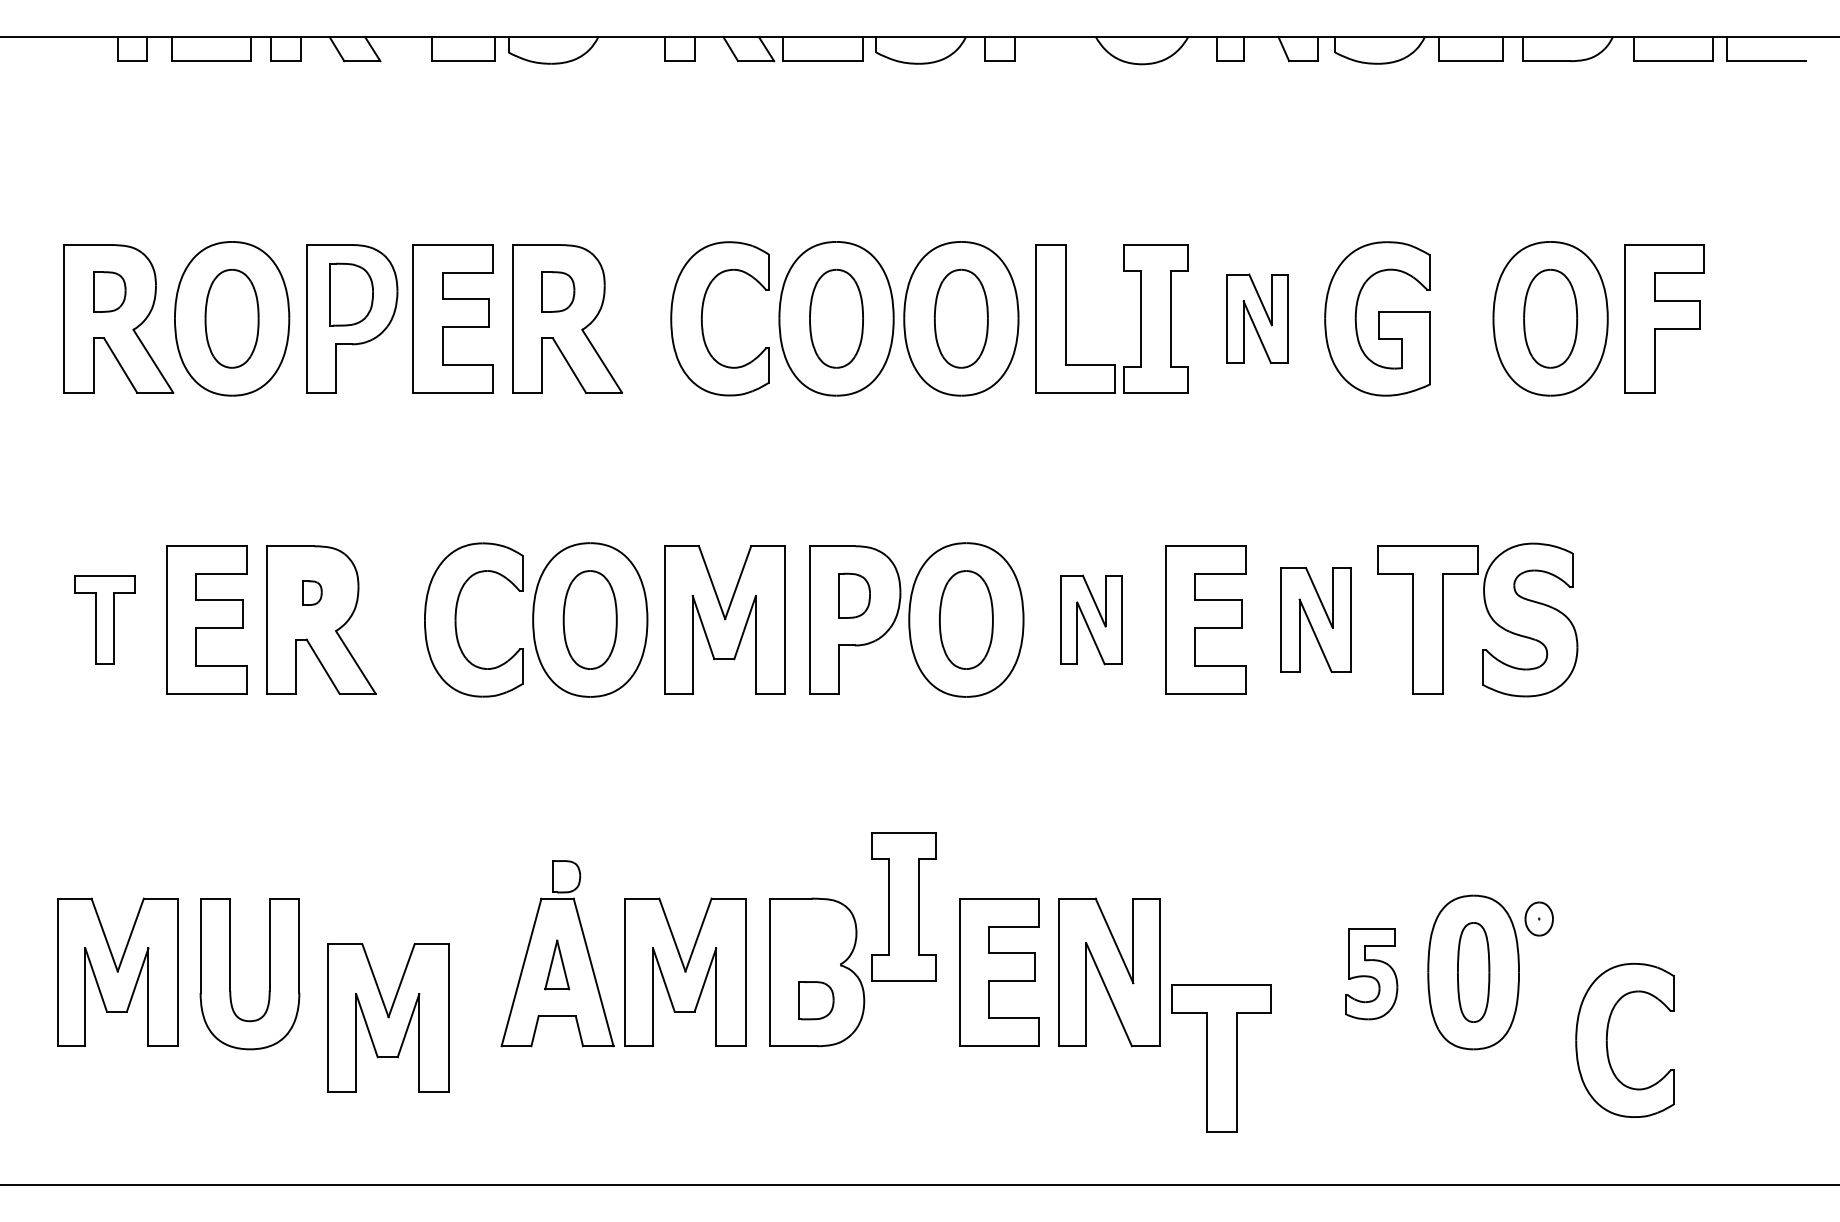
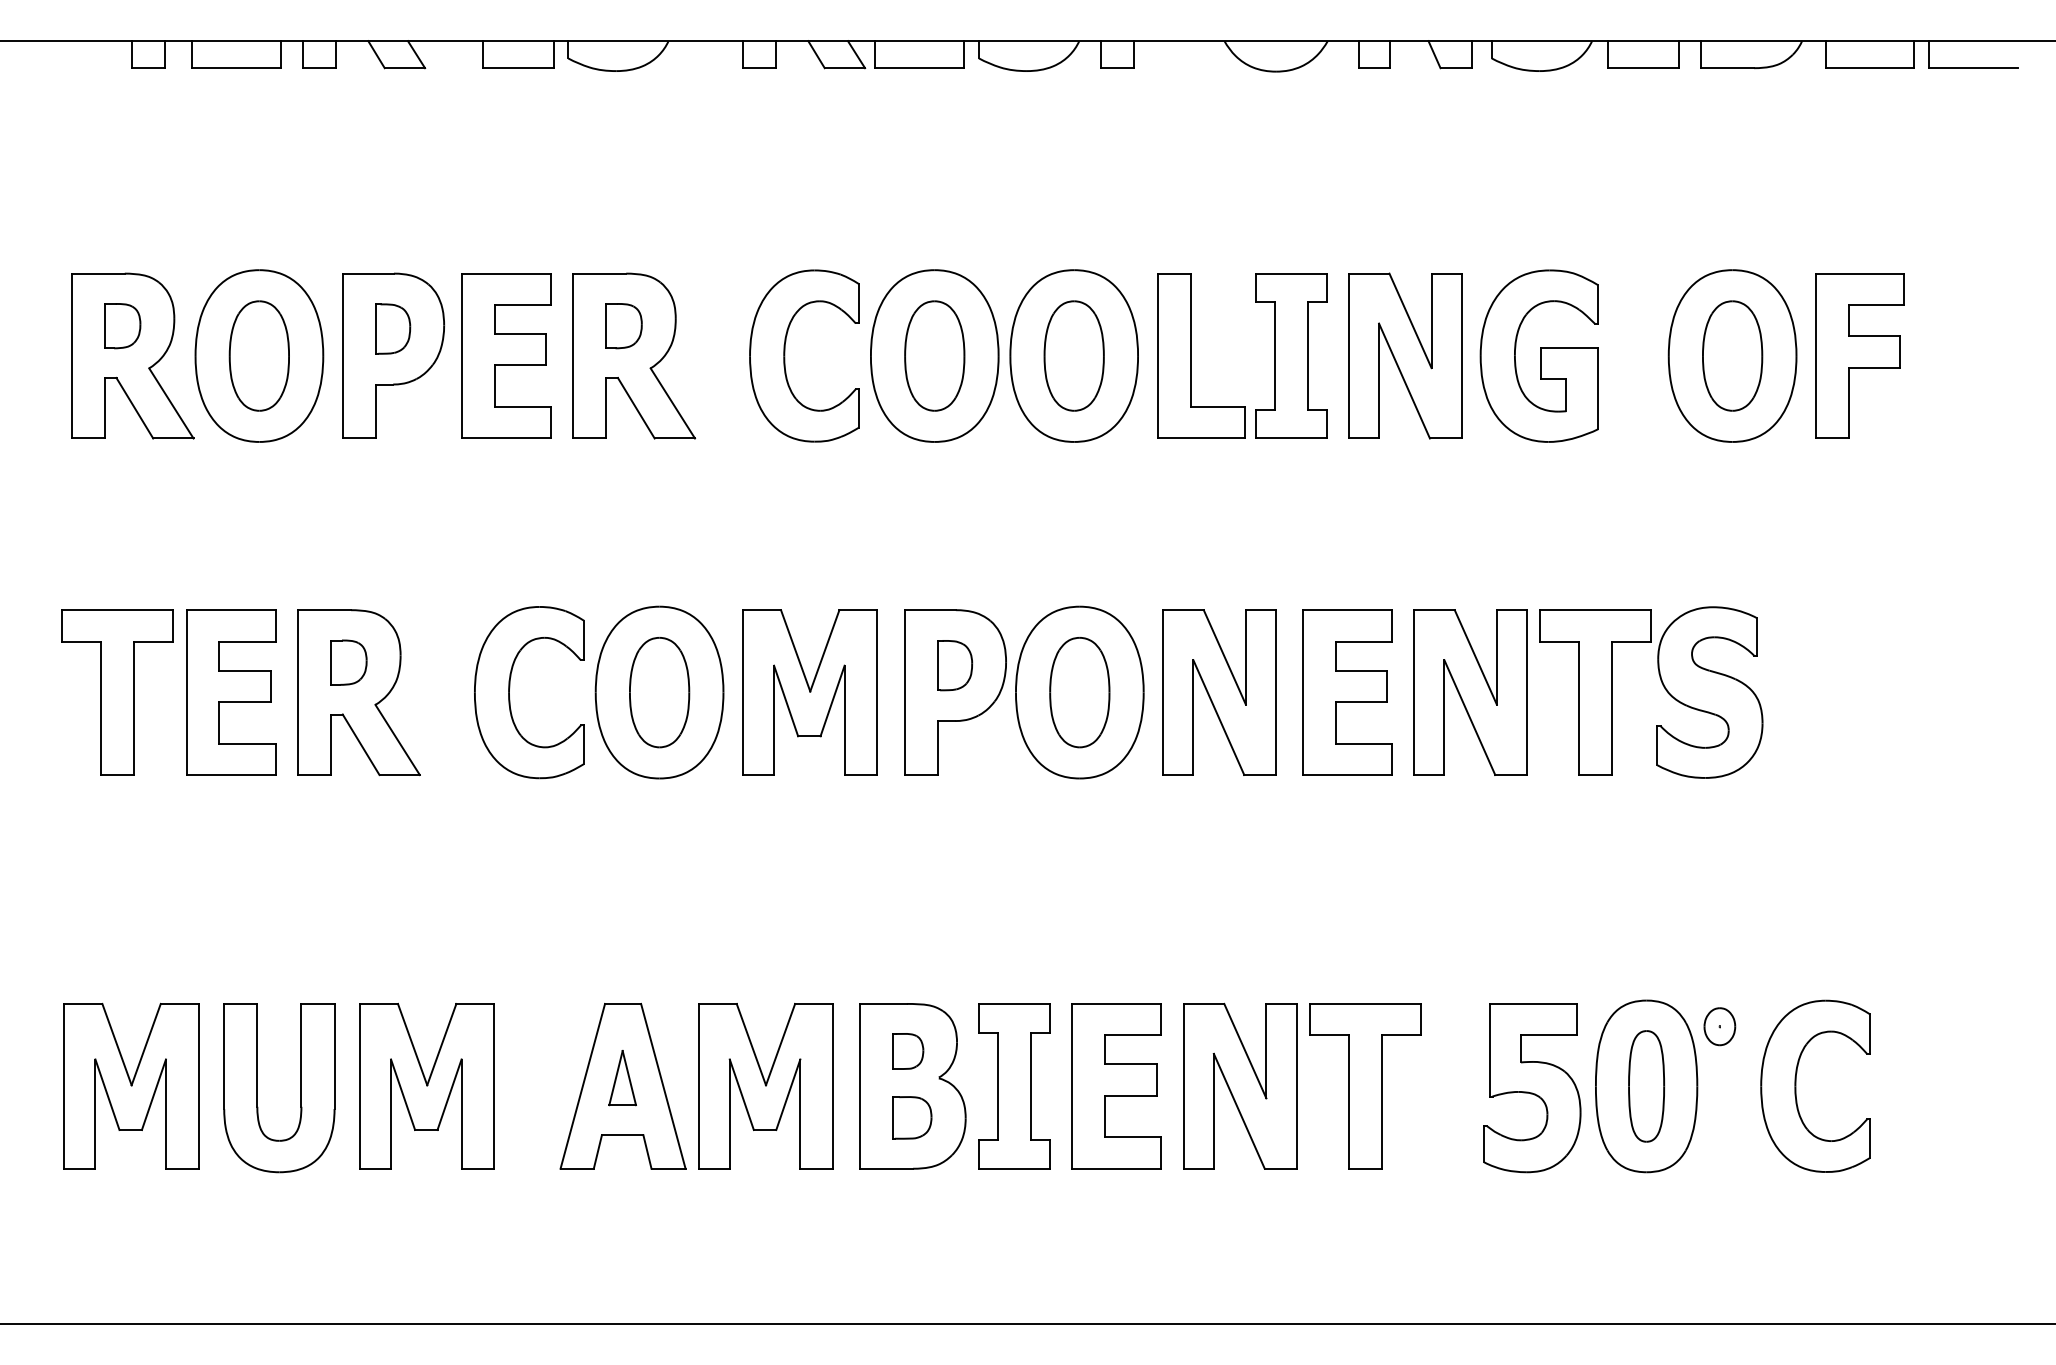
part: (352, 294) -> (393, 328), size x0.71
part: (1257, 318) -> (1405, 355), size x1.67
part: (311, 593) -> (348, 662), size x1.67
part: (105, 619) -> (117, 692), size x1.67
part: (1091, 619) -> (1219, 692), size x1.67
part: (1316, 619) -> (1470, 692), size x1.43
part: (566, 876) -> (908, 1051), moved
part: (903, 907) -> (1014, 1086), moved
part: (1371, 974) -> (1532, 1088), size x1.67
part: (387, 1018) -> (426, 1086), moved
part: (1607, 1039) -> (1796, 1085), moved
part: (1222, 1058) -> (1365, 1086), moved

